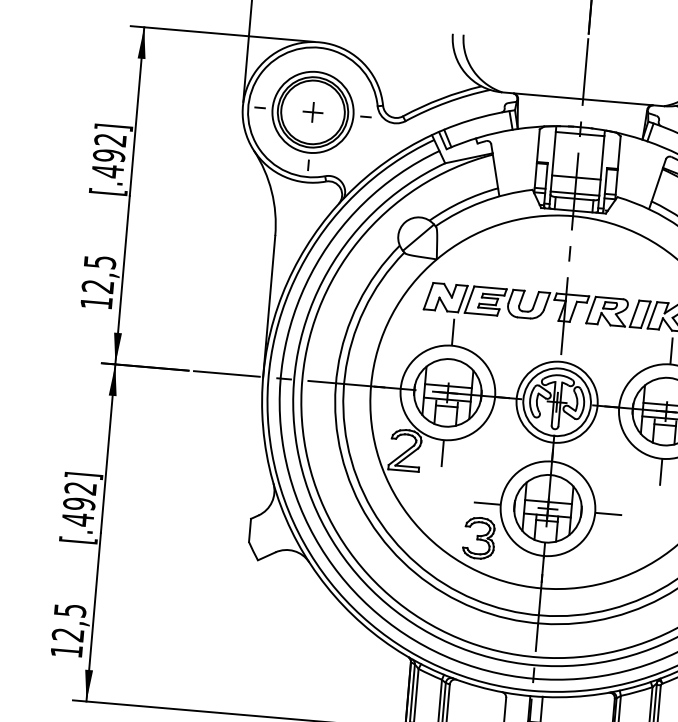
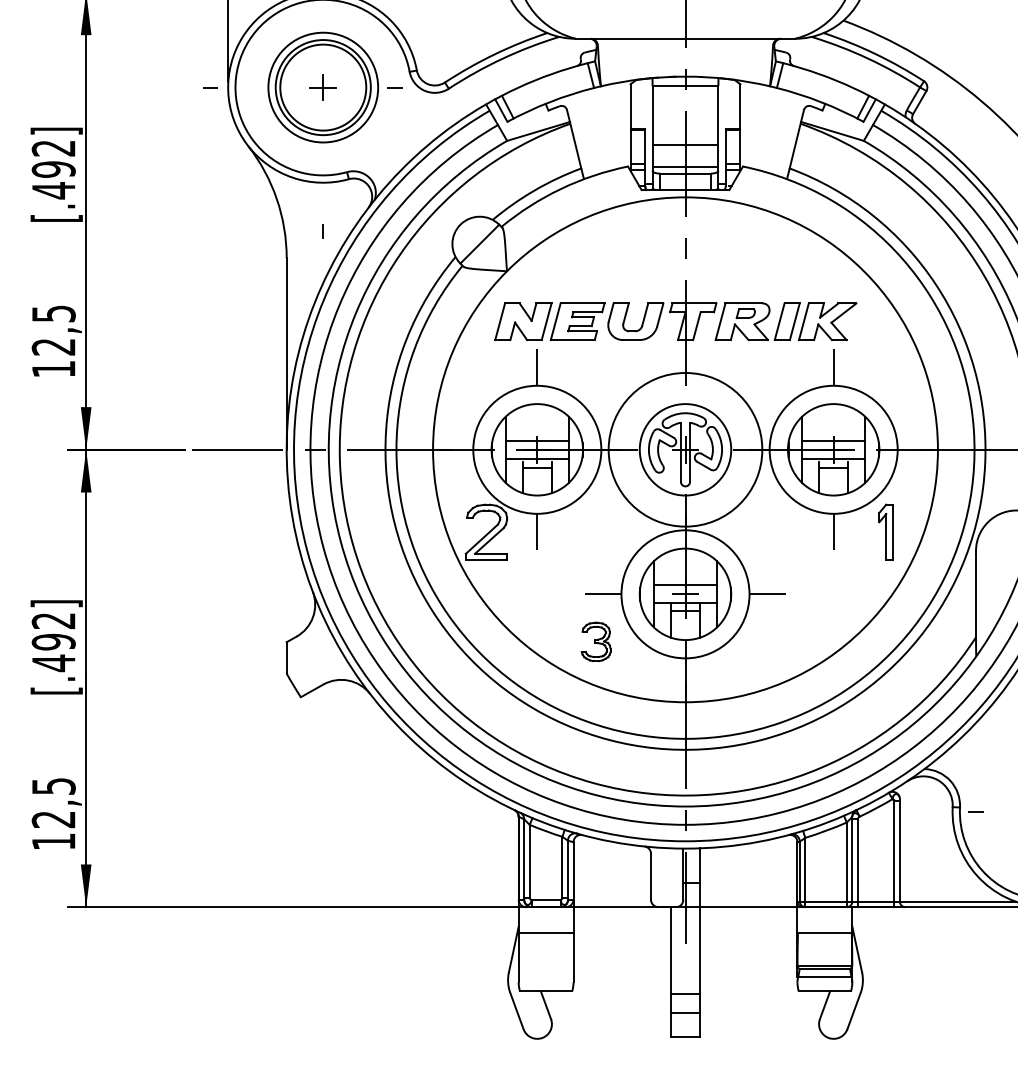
line: (260, 107) -> (210, 87), moved
line: (307, 165) -> (322, 231), moved
circle: (557, 402) -> (685, 449), size x1.4
part: (478, 537) -> (595, 641), size x0.7

